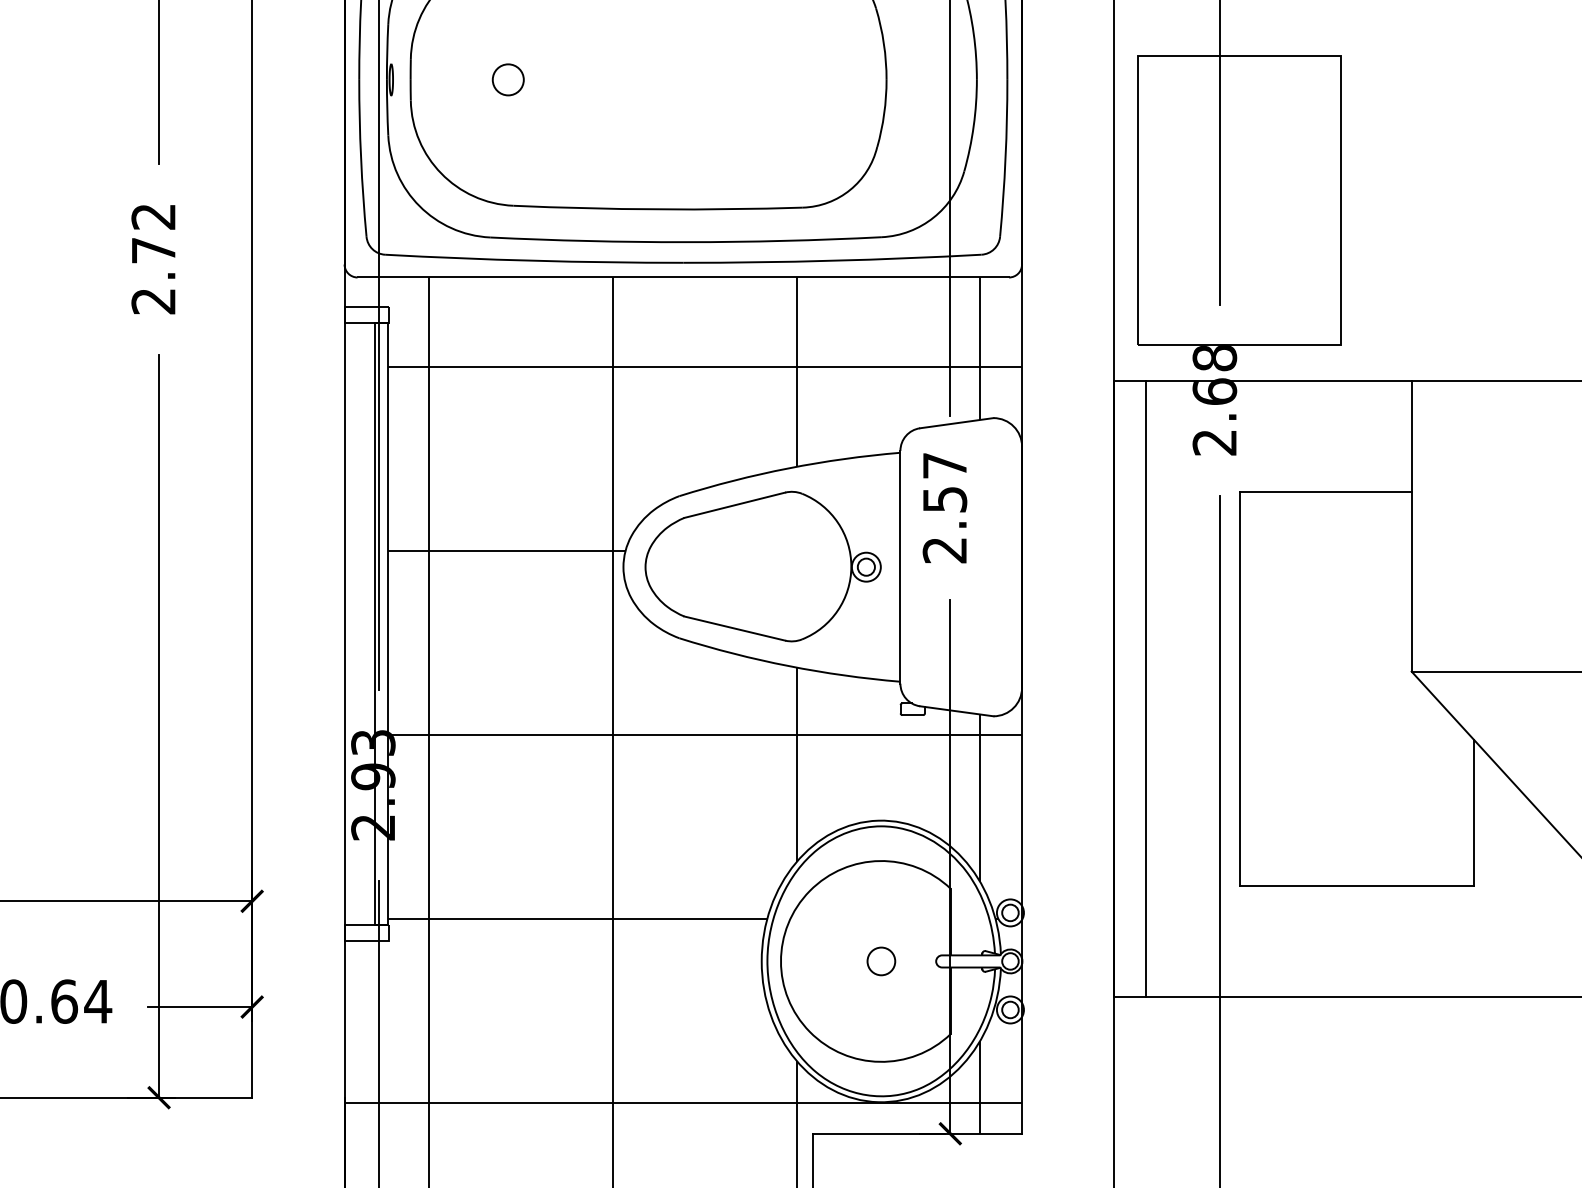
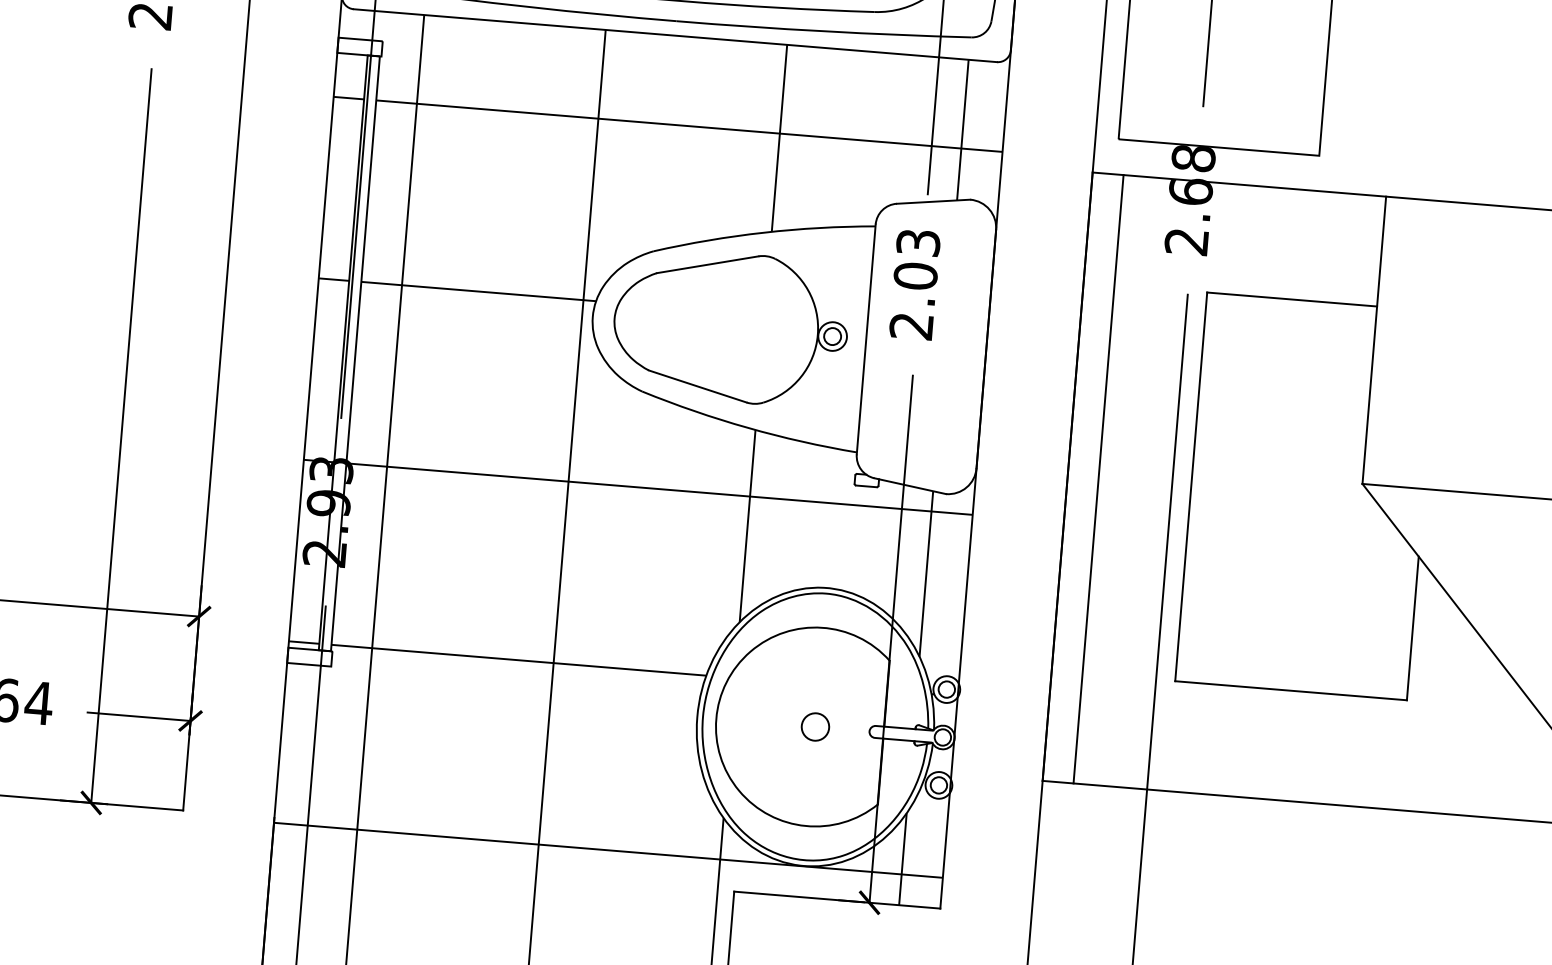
text: (944, 482) -> (916, 259), 2.57 -> 2.03
hatch: (359, 642) -> (326, 369), added

